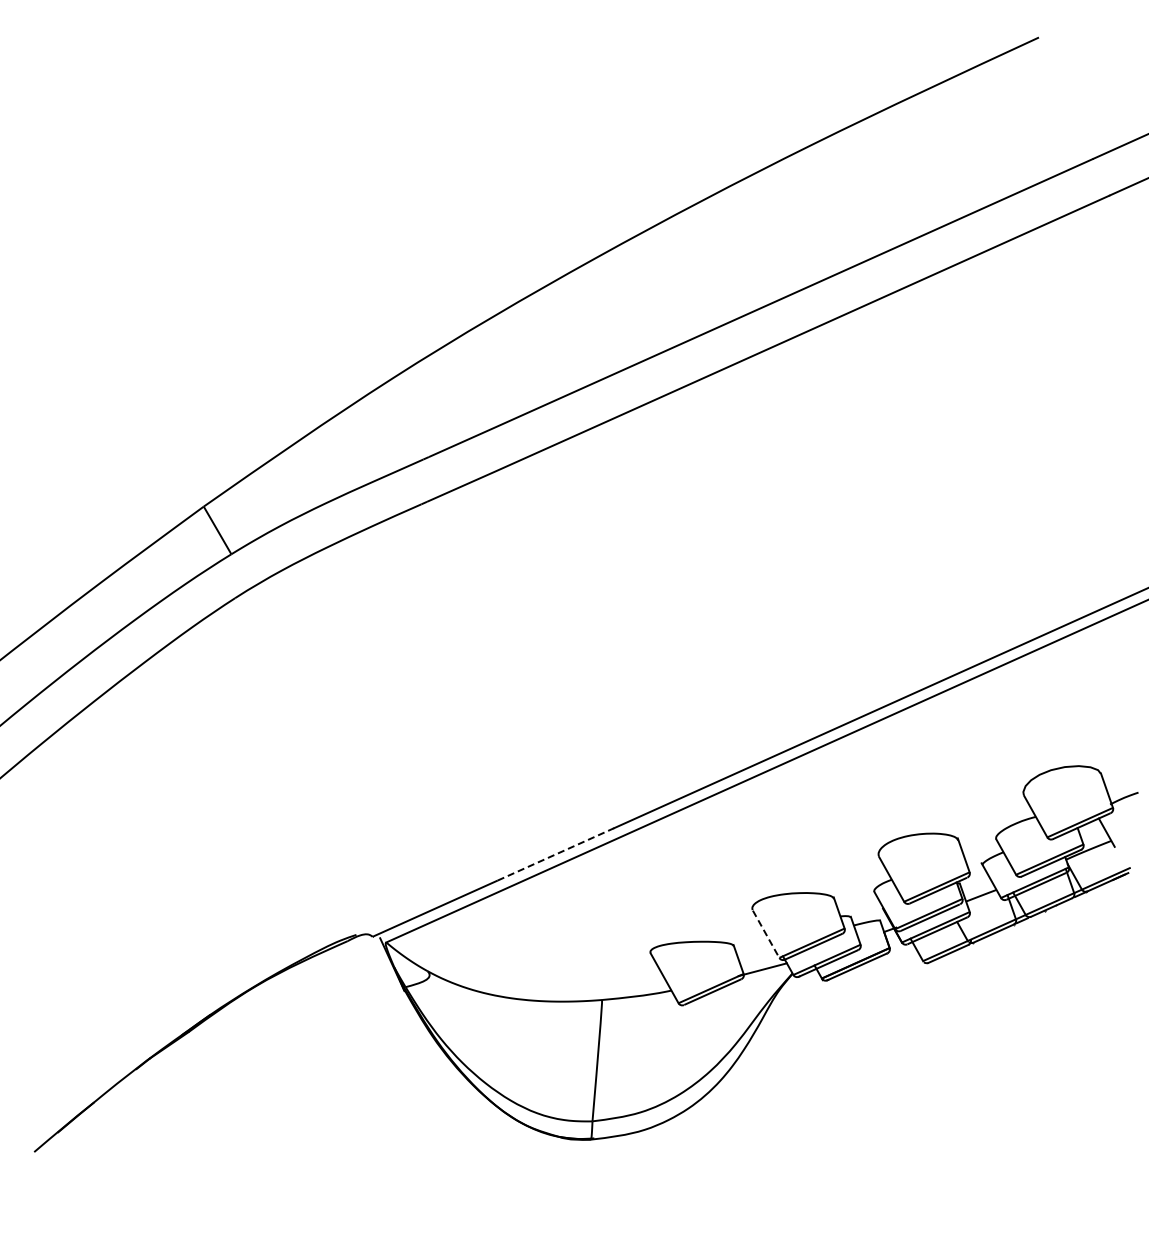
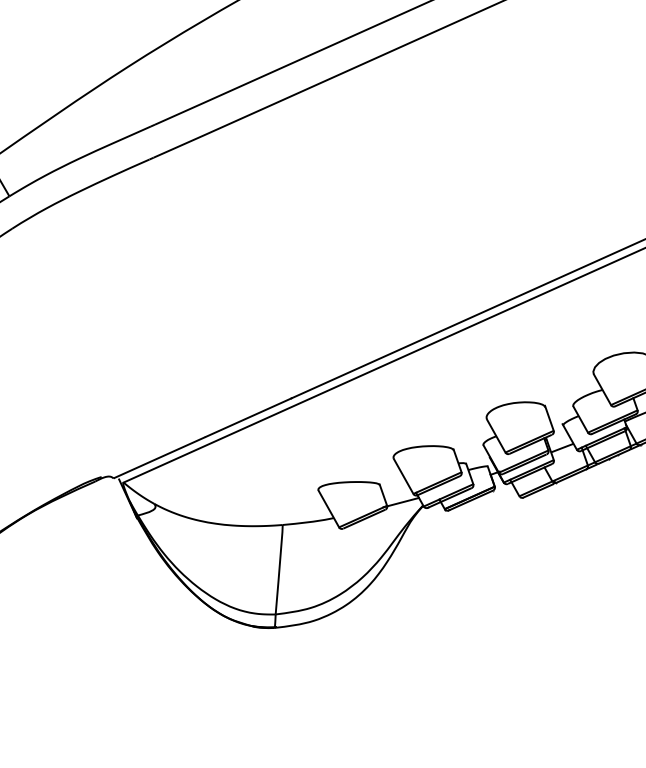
line: (555, 854) -> (248, 417), dashed -> solid
line: (766, 934) -> (403, 476), dashed -> solid

